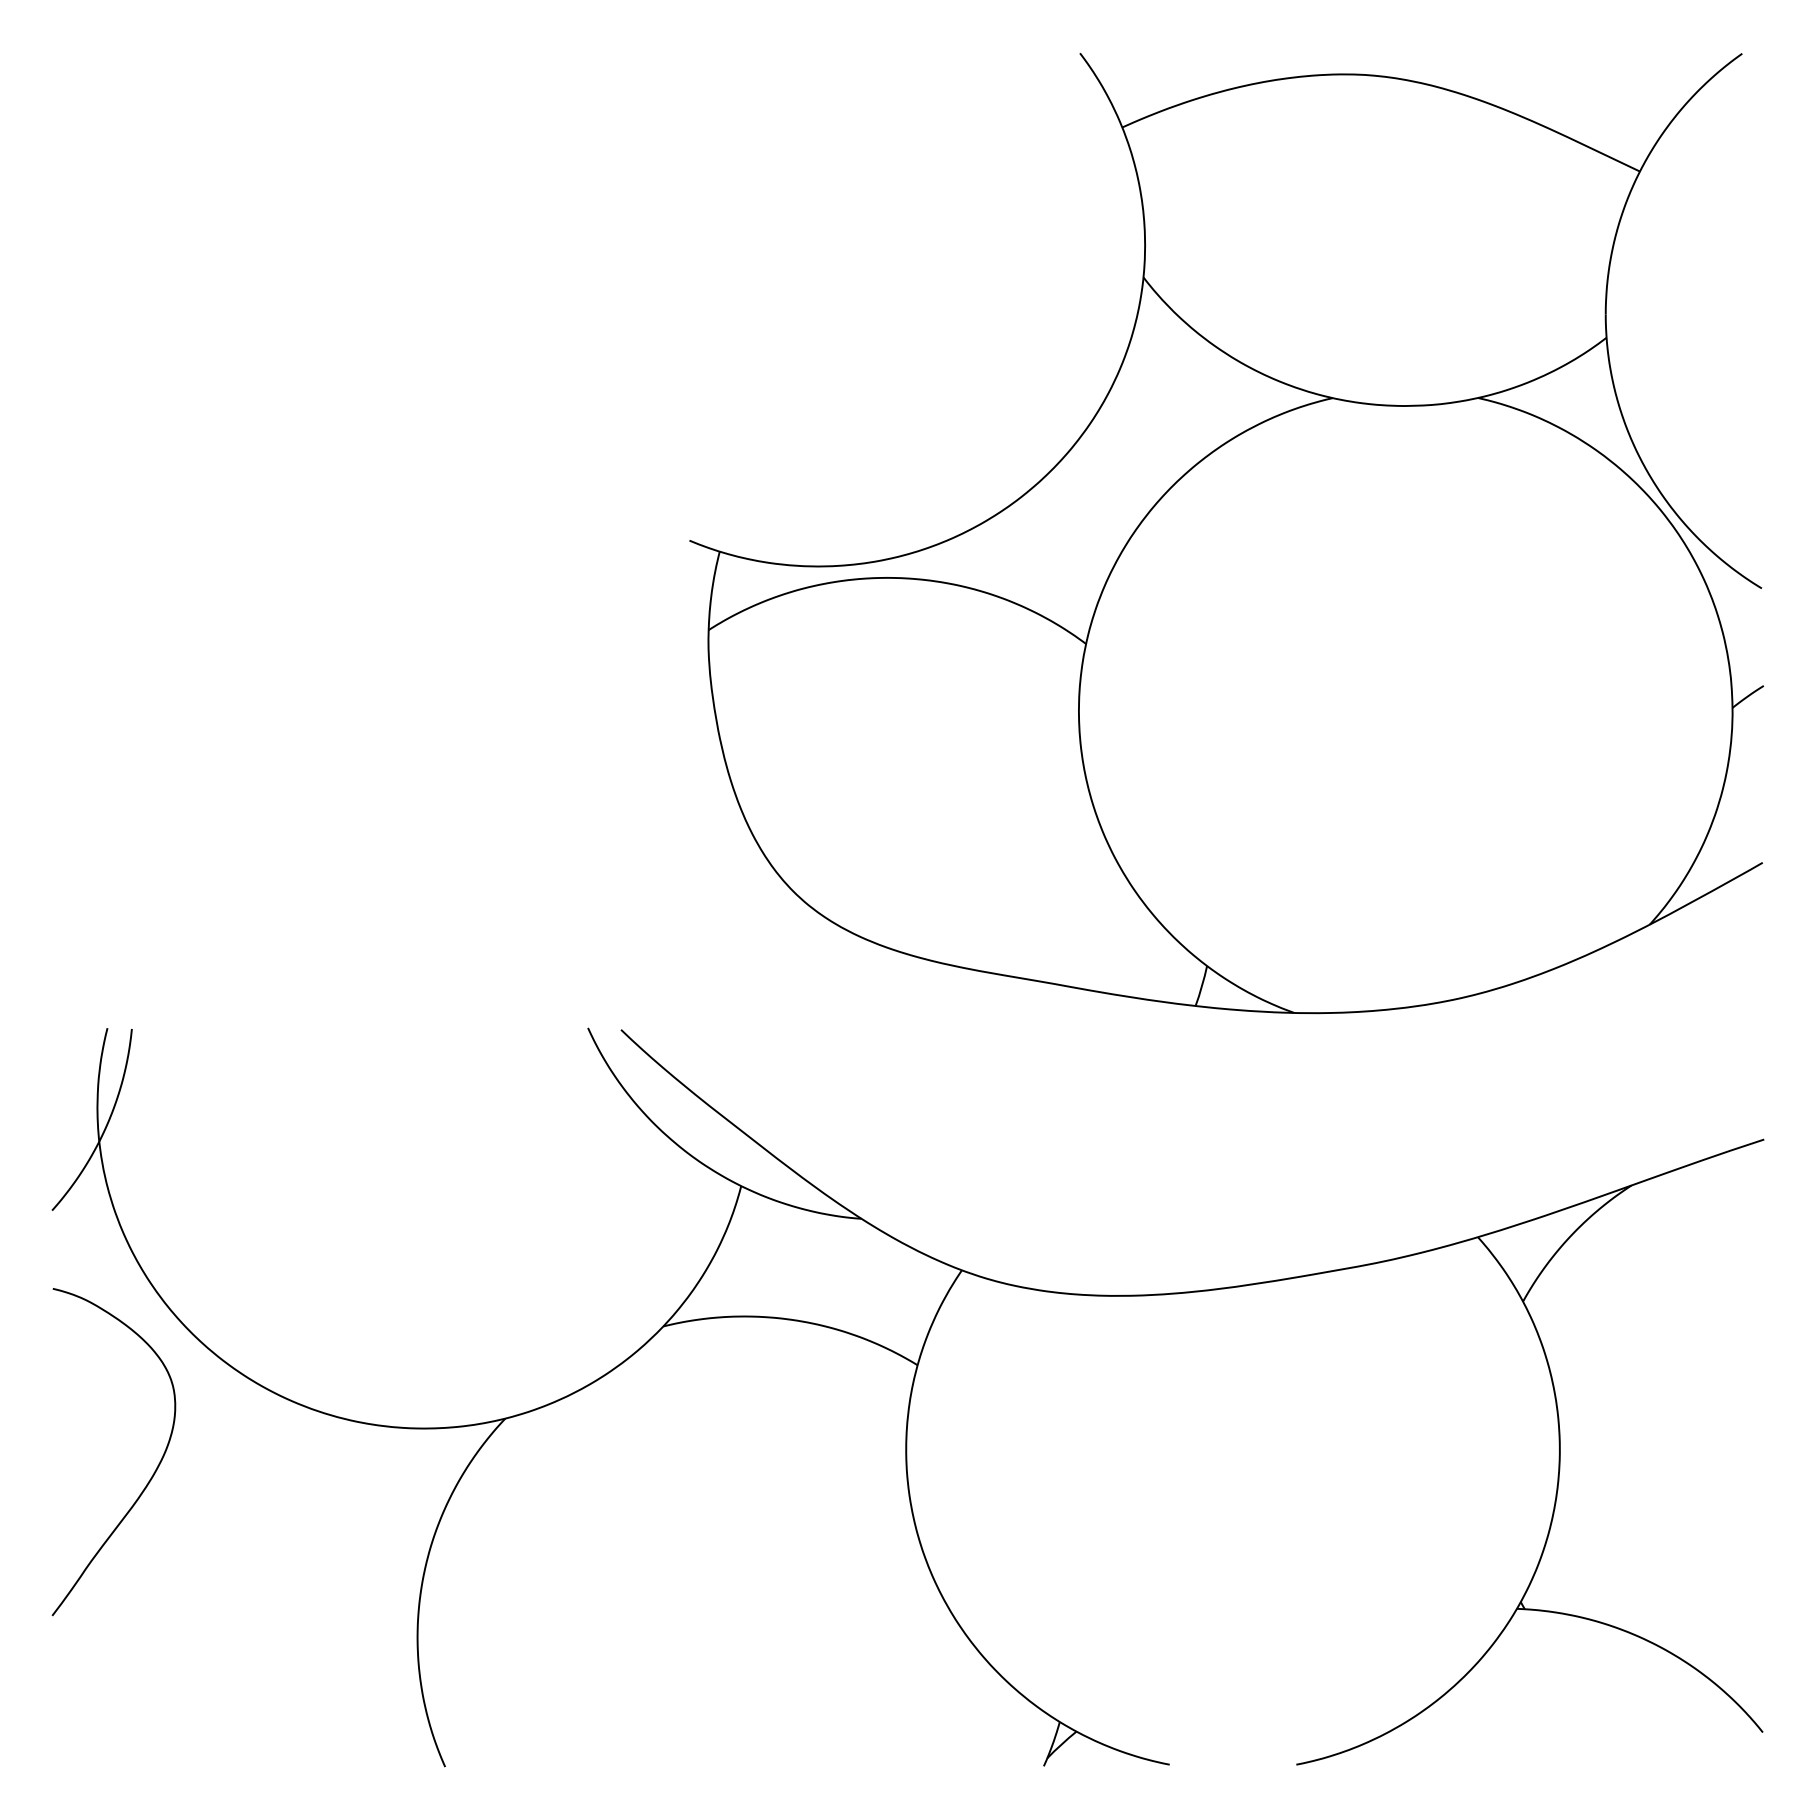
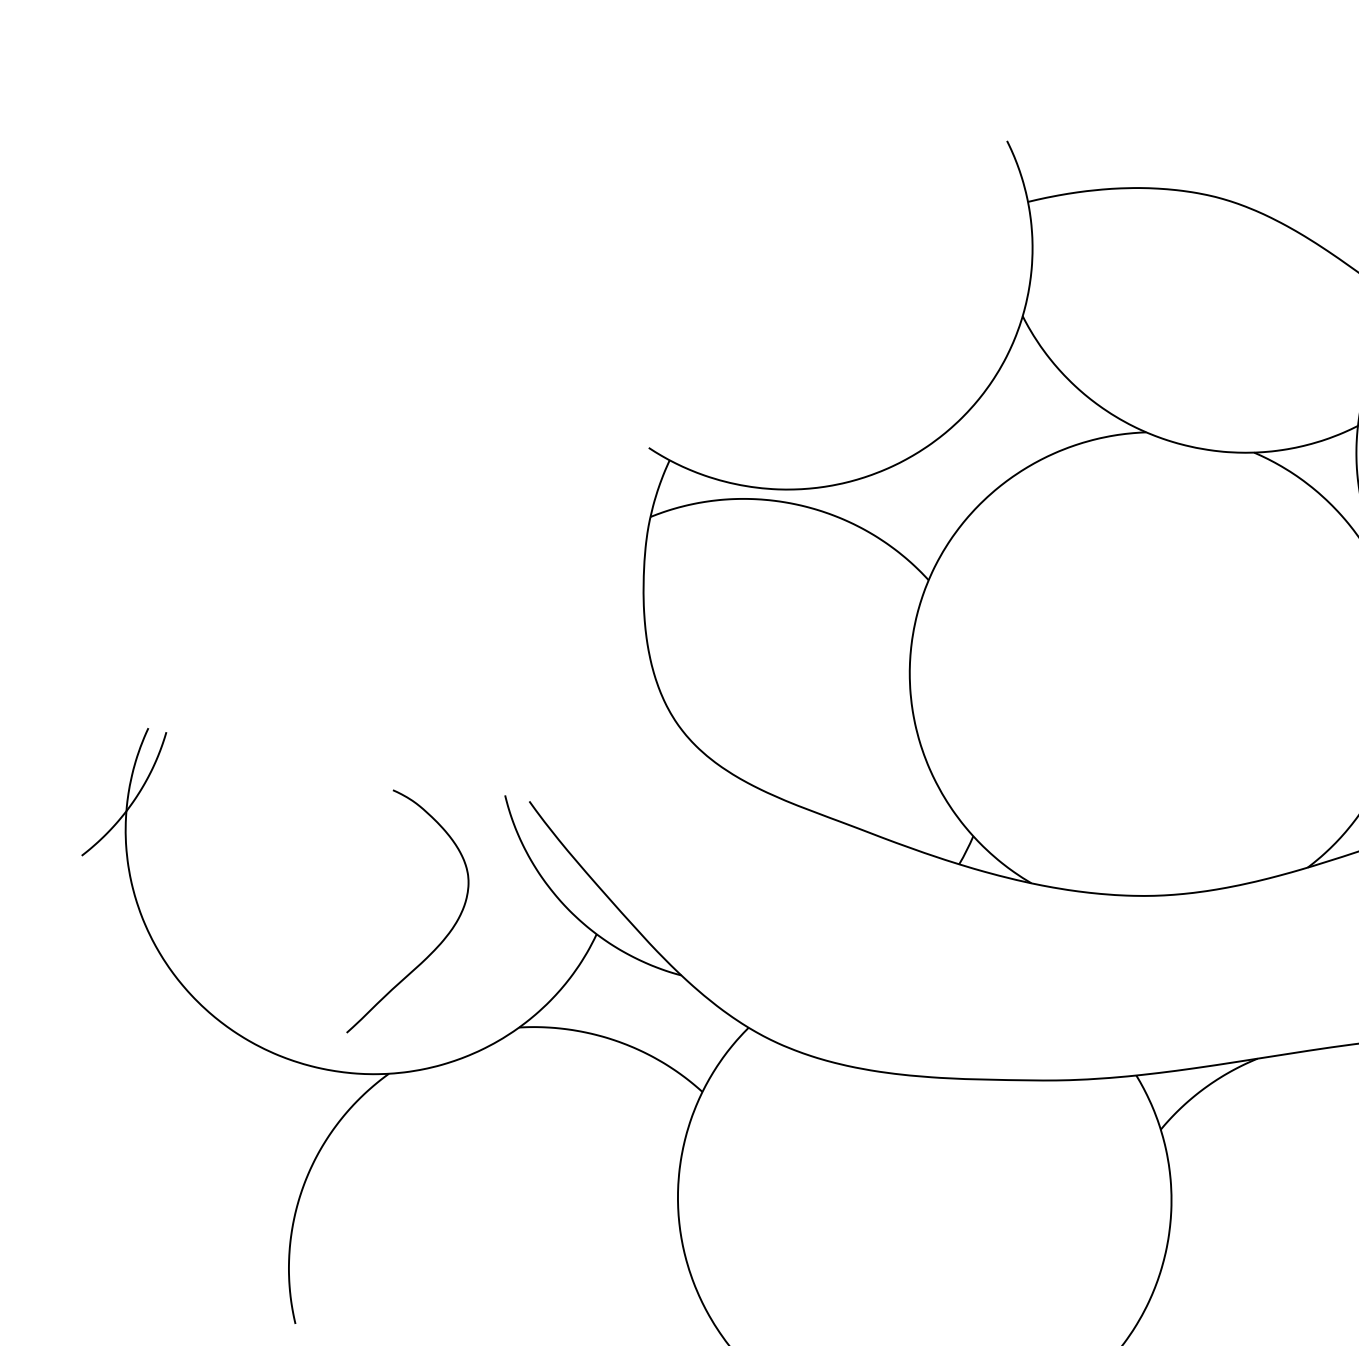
curve: (152, 1474) -> (440, 942), moved

